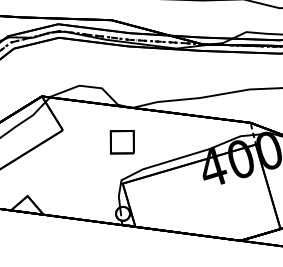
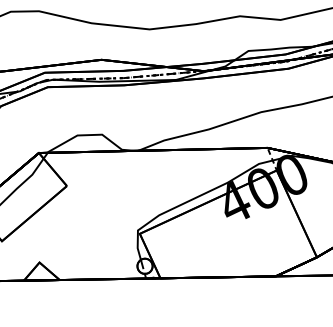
part: (122, 142) -> (132, 189), removed

